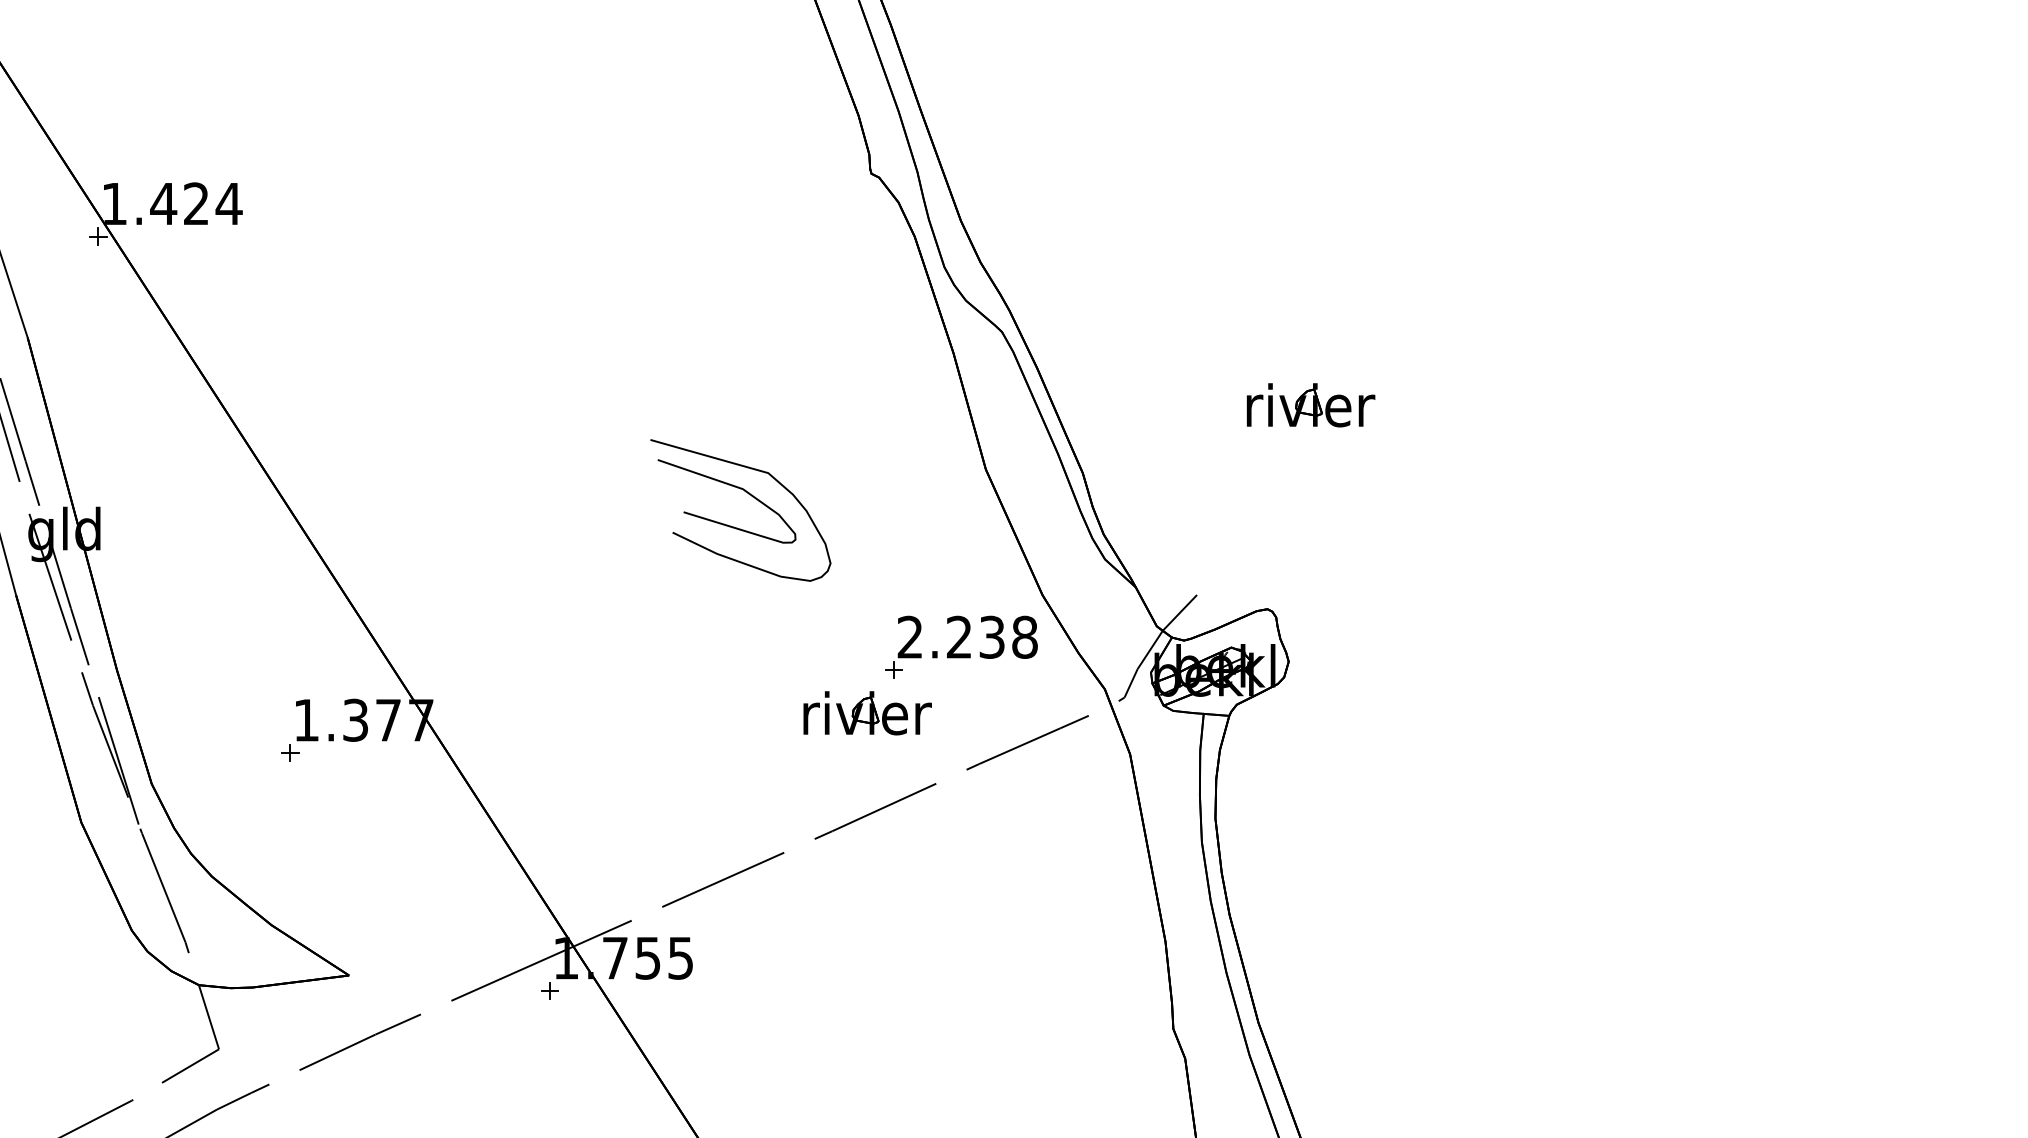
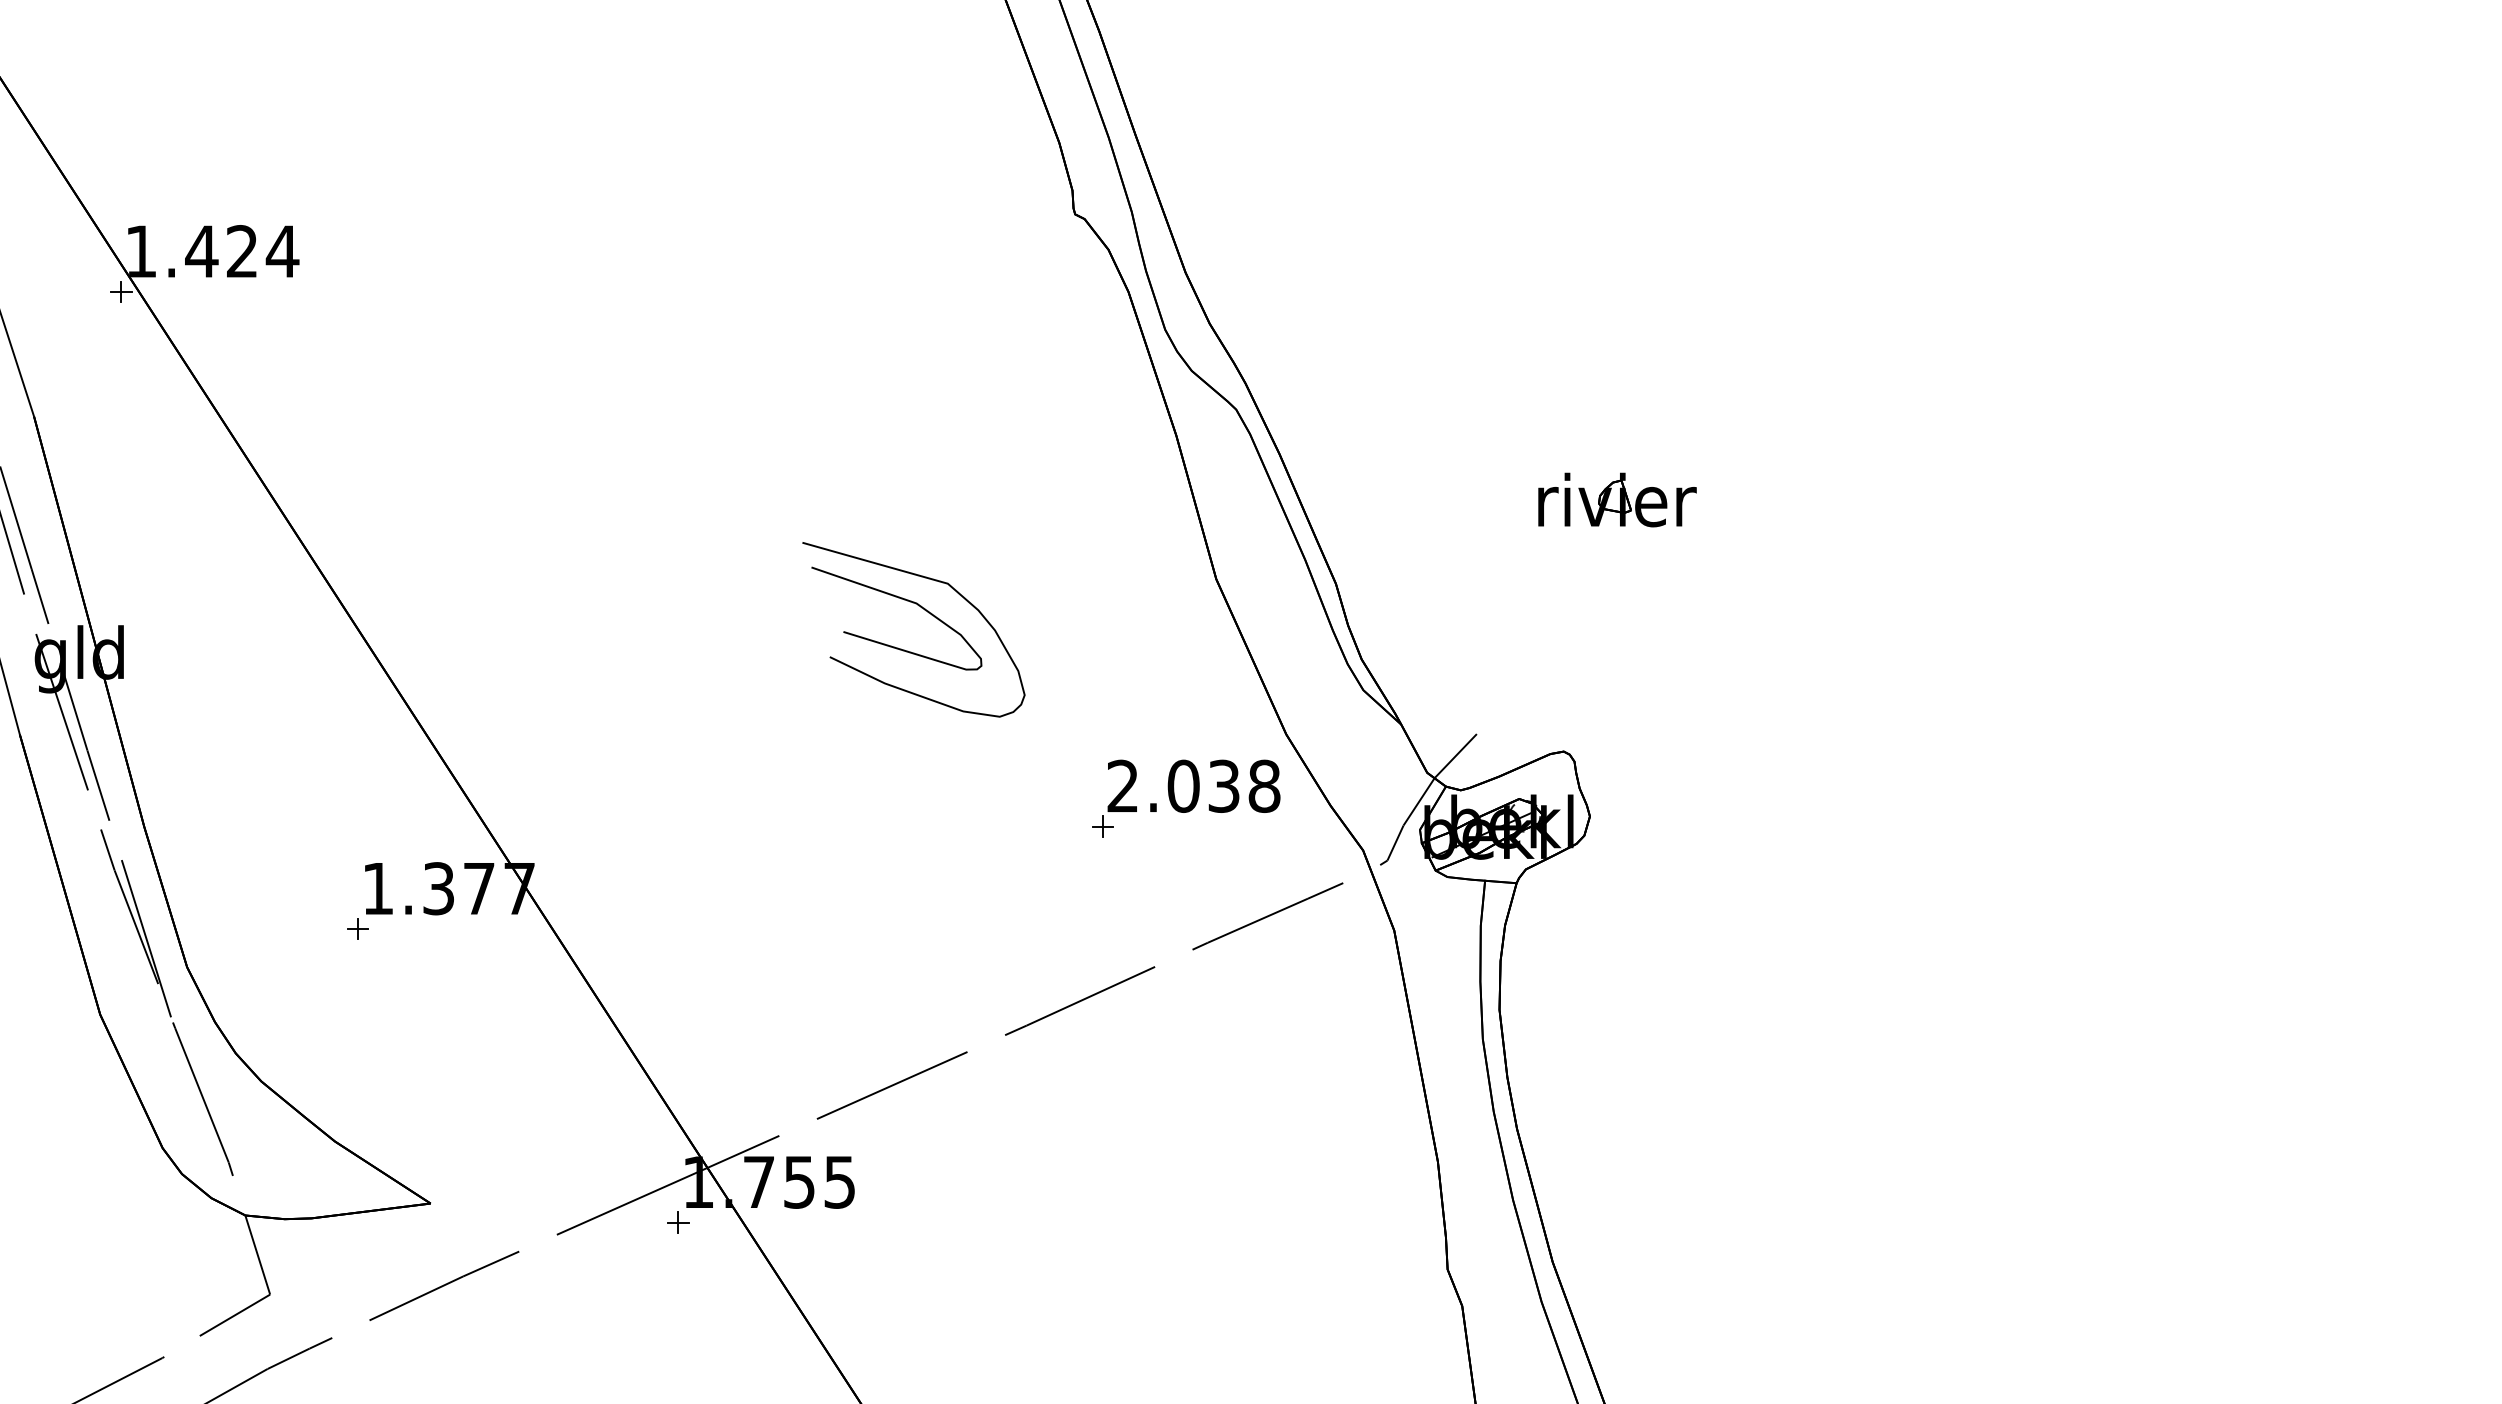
text: (959, 636) -> (1183, 785), 2.238 -> 2.038
part: (867, 712) -> (1070, 879), removed

